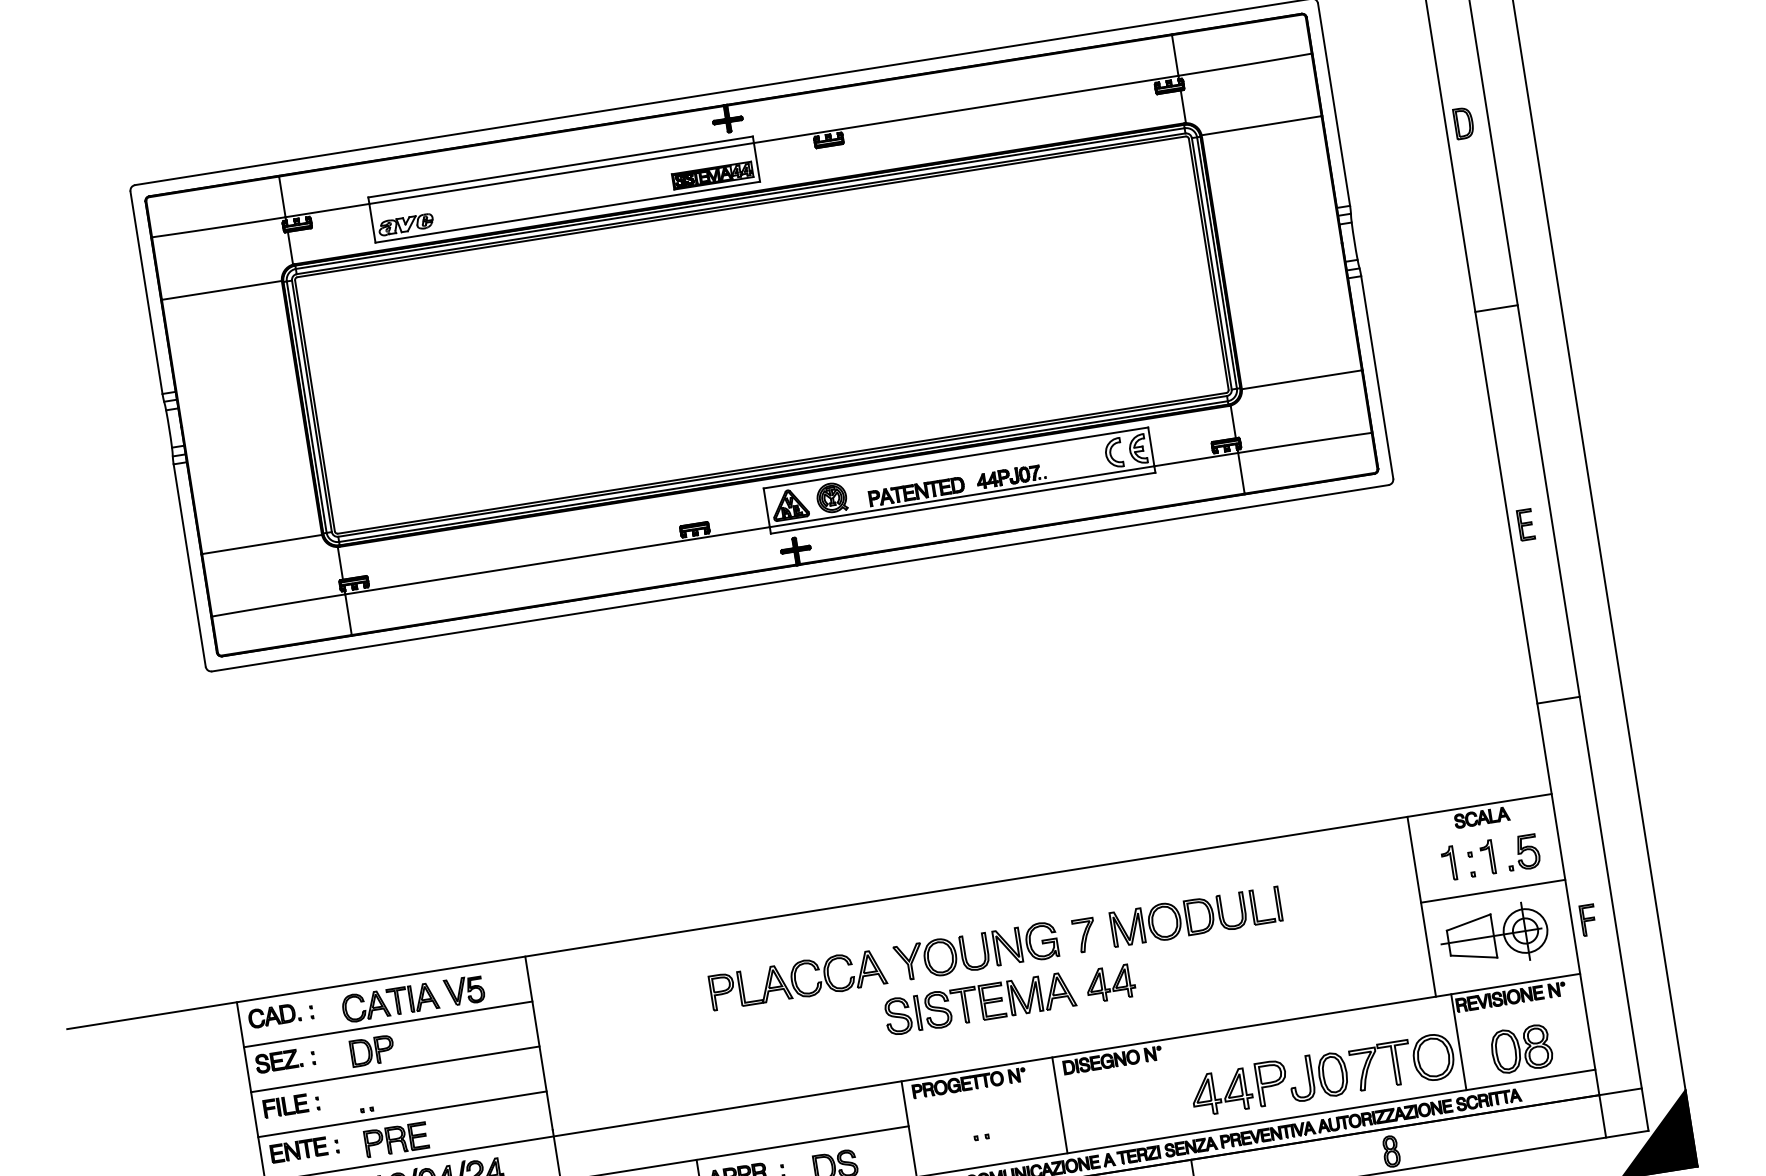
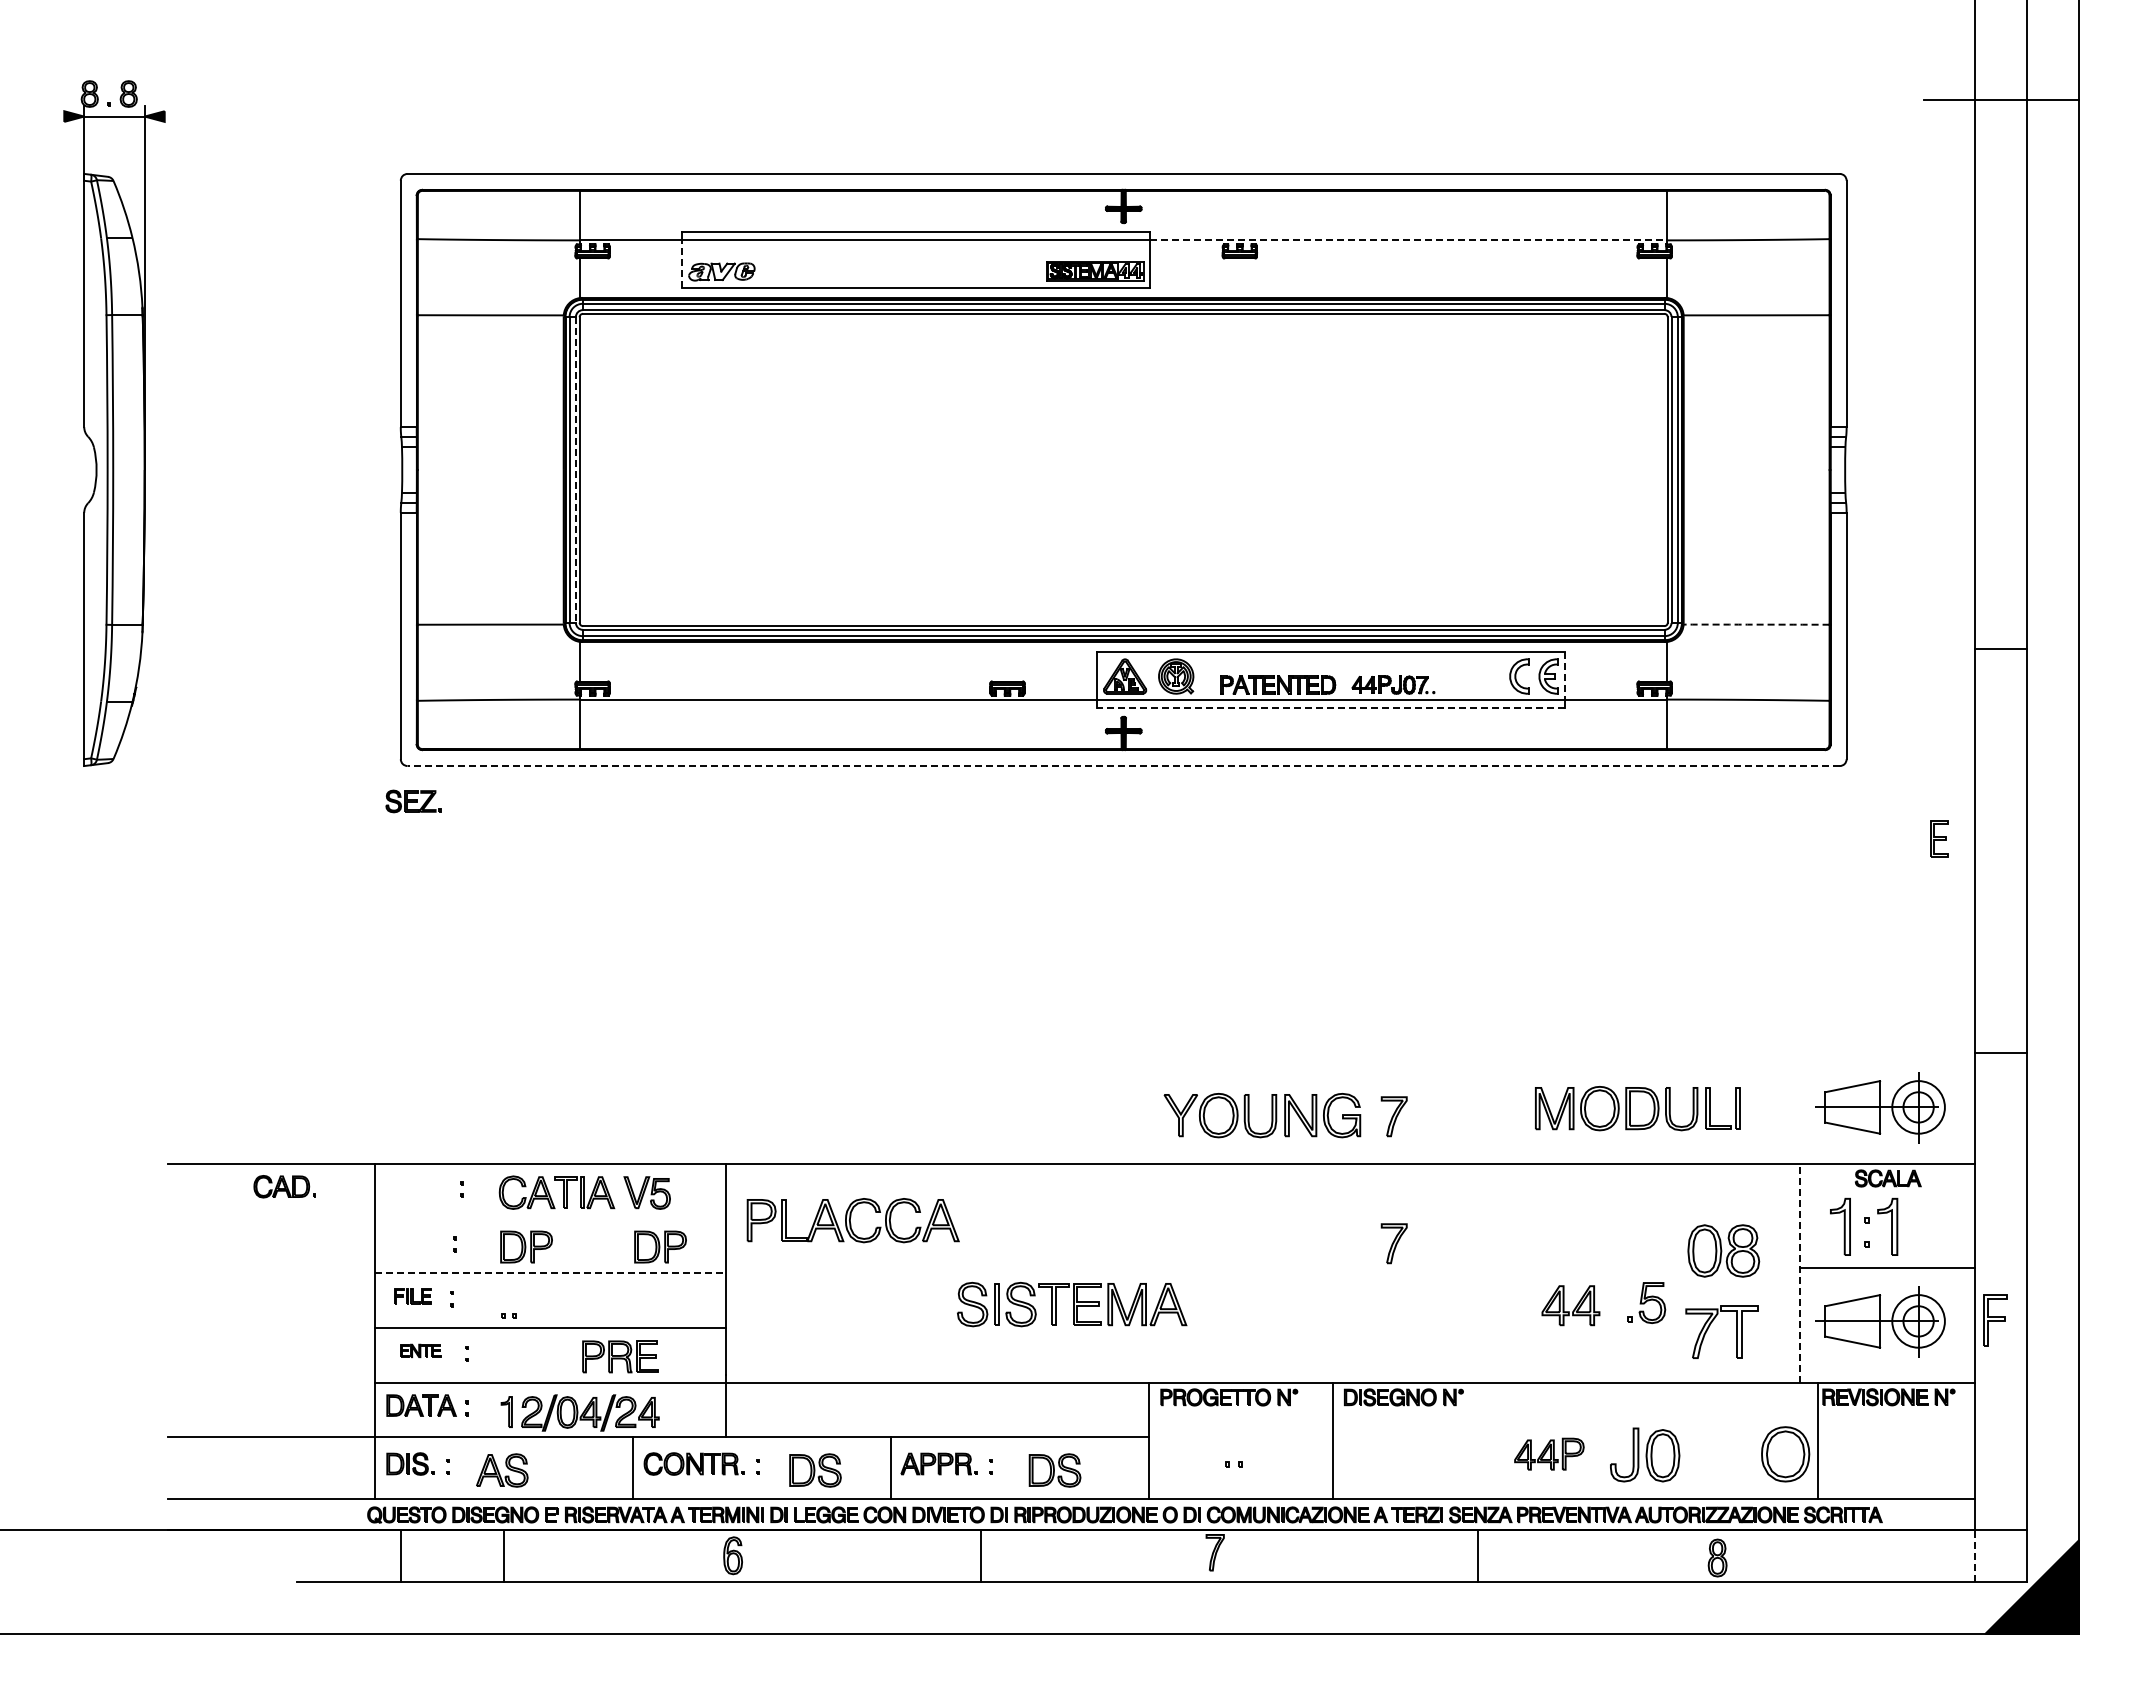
line: (966, 109) -> (1409, 240), solid -> dashed
part: (1464, 123) -> (1997, 350), removed
line: (372, 222) -> (682, 263), solid -> dashed
line: (1496, 308) -> (2001, 648), moved
arc: (1301, 379) -> (1756, 624), solid -> dashed
line: (311, 406) -> (575, 470), solid -> dashed
line: (1151, 447) -> (1565, 676), solid -> dashed
line: (962, 503) -> (1330, 707), solid -> dashed
part: (1525, 524) -> (1939, 838), moved
line: (800, 578) -> (1123, 766), solid -> dashed
part: (1466, 760) -> (1880, 1107), added
part: (1067, 831) -> (1393, 1116), added
part: (1523, 852) -> (1646, 1302), moved
part: (1487, 857) -> (1887, 1226), size x1.4
part: (1449, 863) -> (1840, 1226), size x1.4
line: (1421, 906) -> (1799, 1272), solid -> dashed
part: (1195, 916) -> (1637, 1108), moved
part: (1588, 919) -> (1995, 1319), size x1.4
part: (983, 950) -> (1271, 1115), moved
part: (797, 979) -> (852, 1220), moved
part: (1110, 983) -> (1570, 1305), moved
part: (980, 1003) -> (1072, 1304), moved
part: (274, 1015) -> (284, 1186), moved
line: (387, 1024) -> (549, 1218), removed
part: (482, 1033) -> (660, 1246), added
part: (1521, 1048) -> (1723, 1250), moved
part: (278, 1061) -> (413, 801), moved
part: (1371, 1061) -> (1710, 1325), moved
line: (395, 1069) -> (550, 1273), solid -> dashed
part: (1239, 1087) -> (1549, 1453), size x0.6
part: (285, 1106) -> (412, 1296), size x0.7
line: (1602, 1116) -> (1975, 1556), solid -> dashed
part: (396, 1139) -> (620, 1356), moved
part: (298, 1149) -> (420, 1350), size x0.6

